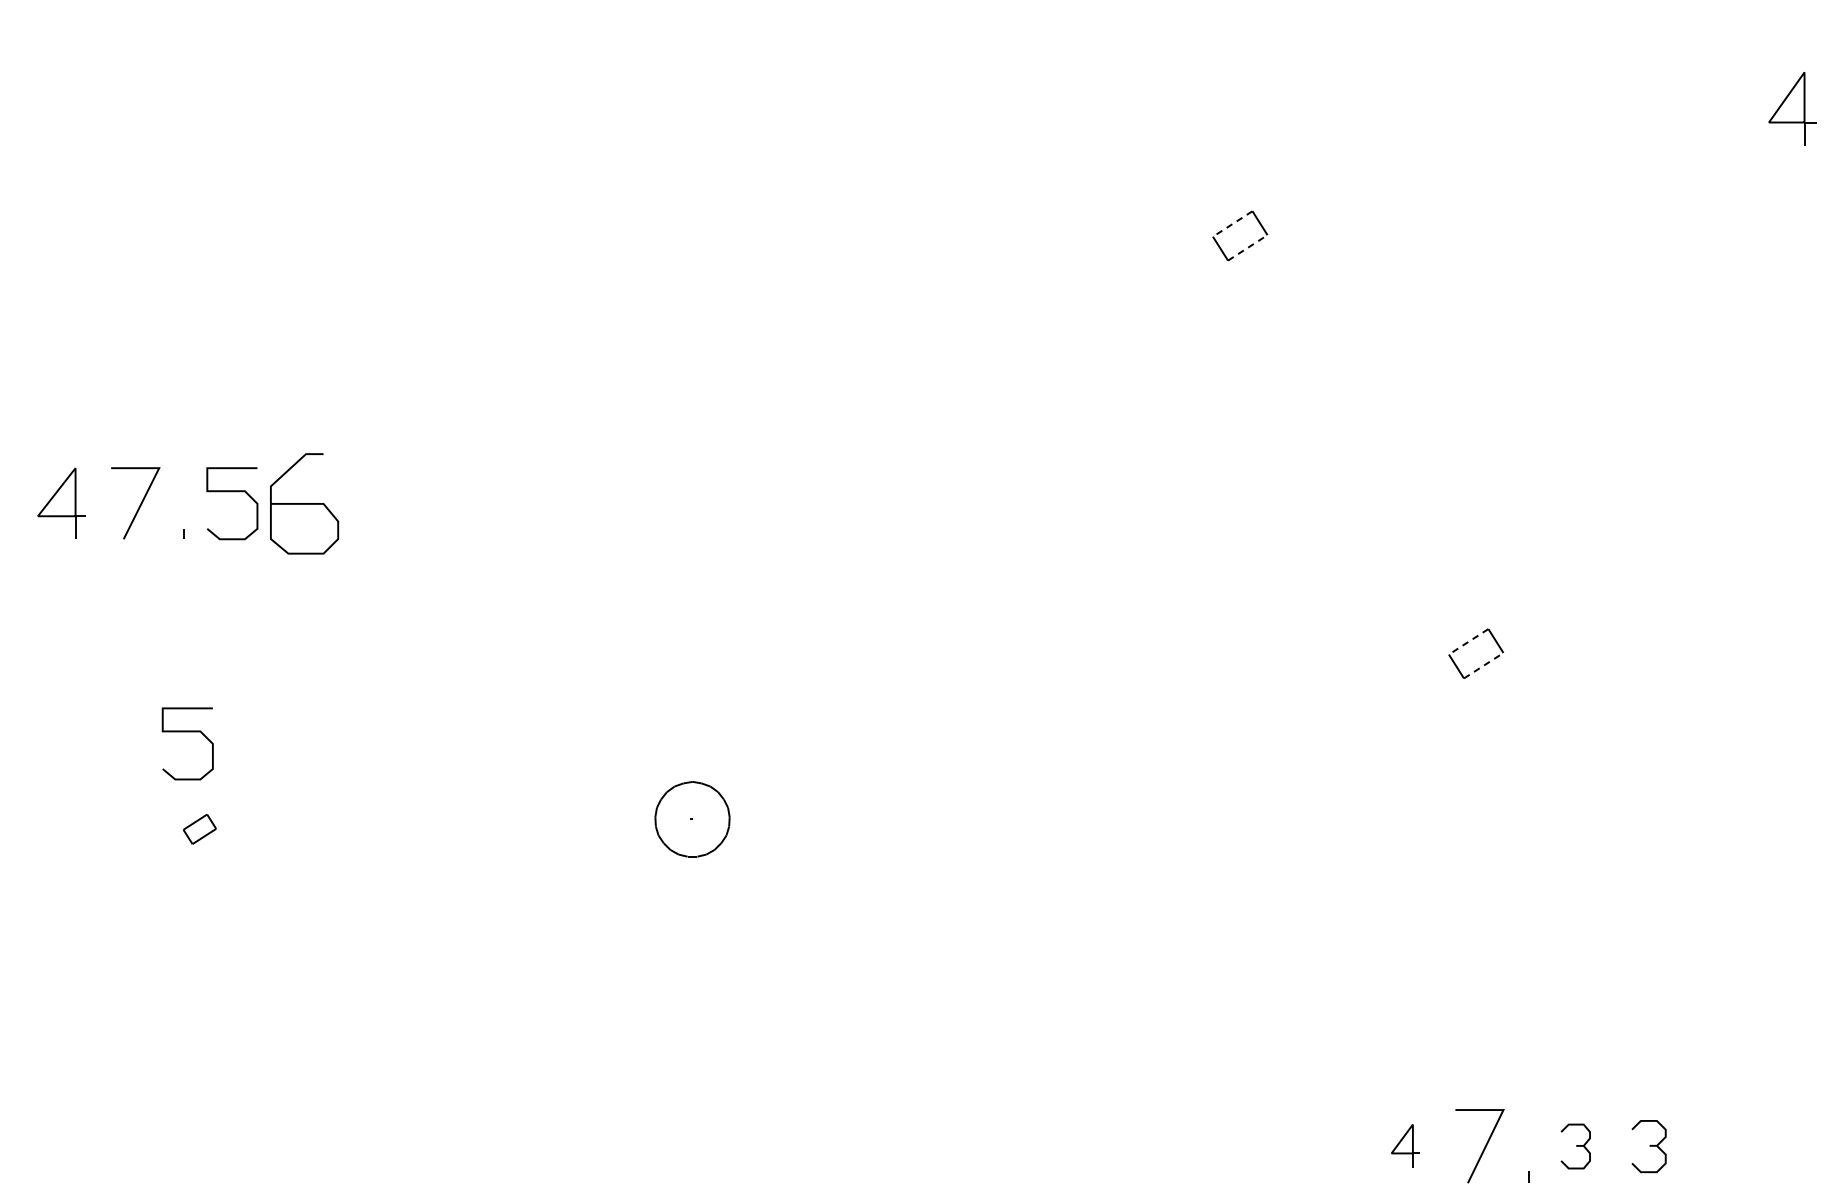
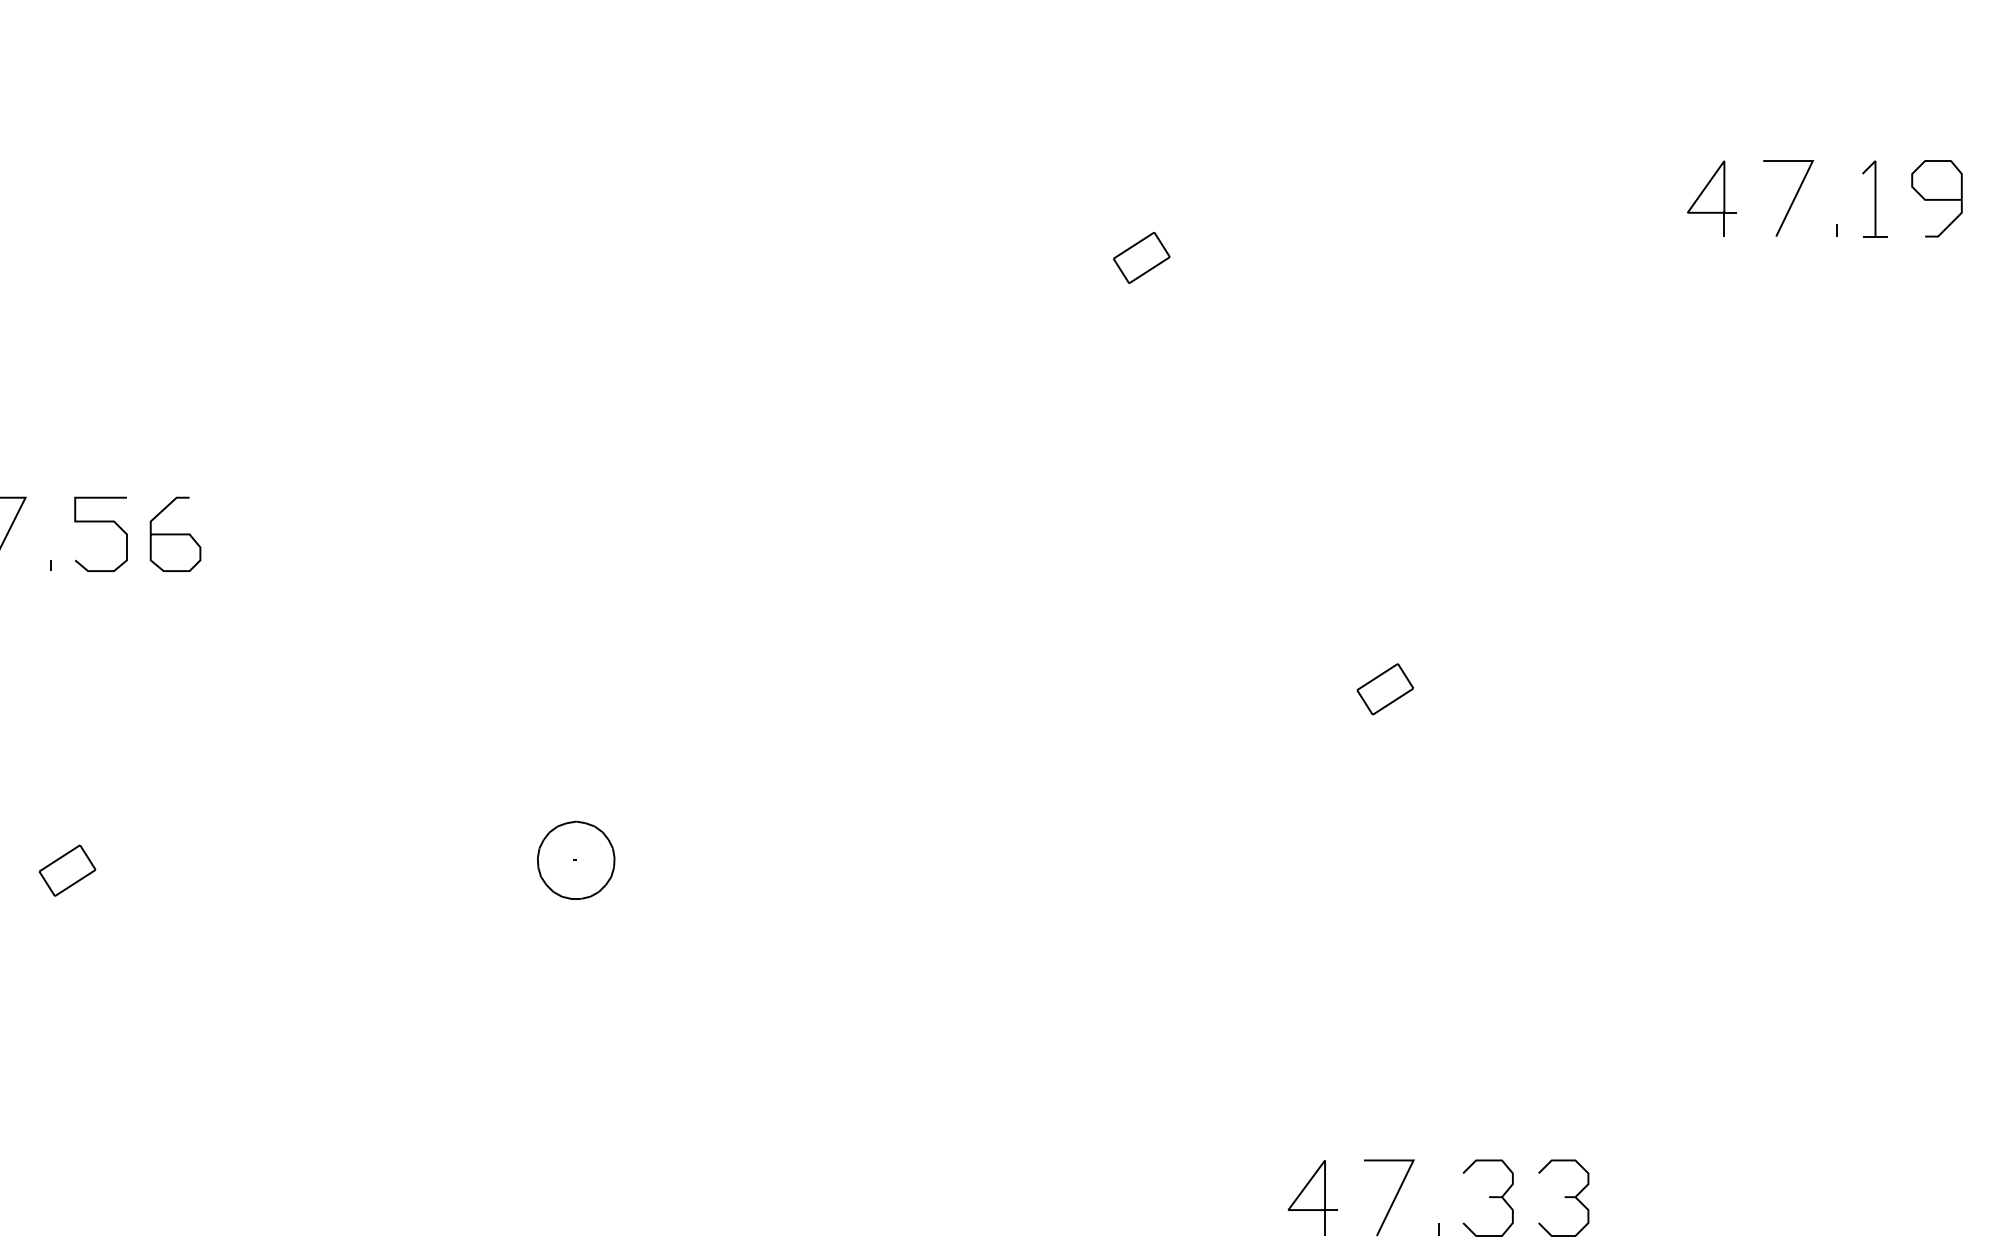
part: (1792, 108) -> (1711, 198), moved
line: (1232, 223) -> (1133, 245), dashed -> solid
line: (1247, 248) -> (1149, 270), dashed -> solid
part: (304, 502) -> (175, 533), size x0.71
line: (1468, 642) -> (1377, 677), dashed -> solid
line: (1484, 665) -> (1393, 701), dashed -> solid
curve: (187, 732) -> (54, 770), removed
part: (199, 829) -> (67, 870), size x1.67
part: (1405, 1145) -> (1312, 1197), size x1.67
part: (1575, 1145) -> (1487, 1197), size x1.67
part: (1648, 1145) -> (1563, 1197), size x1.43

